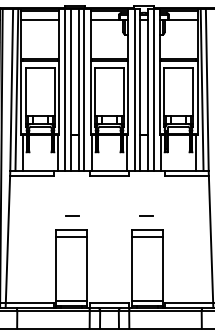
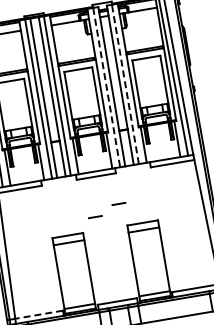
line: (134, 90) -> (106, 87), solid -> dashed
line: (153, 90) -> (125, 84), solid -> dashed
line: (72, 215) -> (95, 216), moved
line: (146, 215) -> (119, 203), moved
line: (29, 302) -> (38, 314), solid -> dashed

